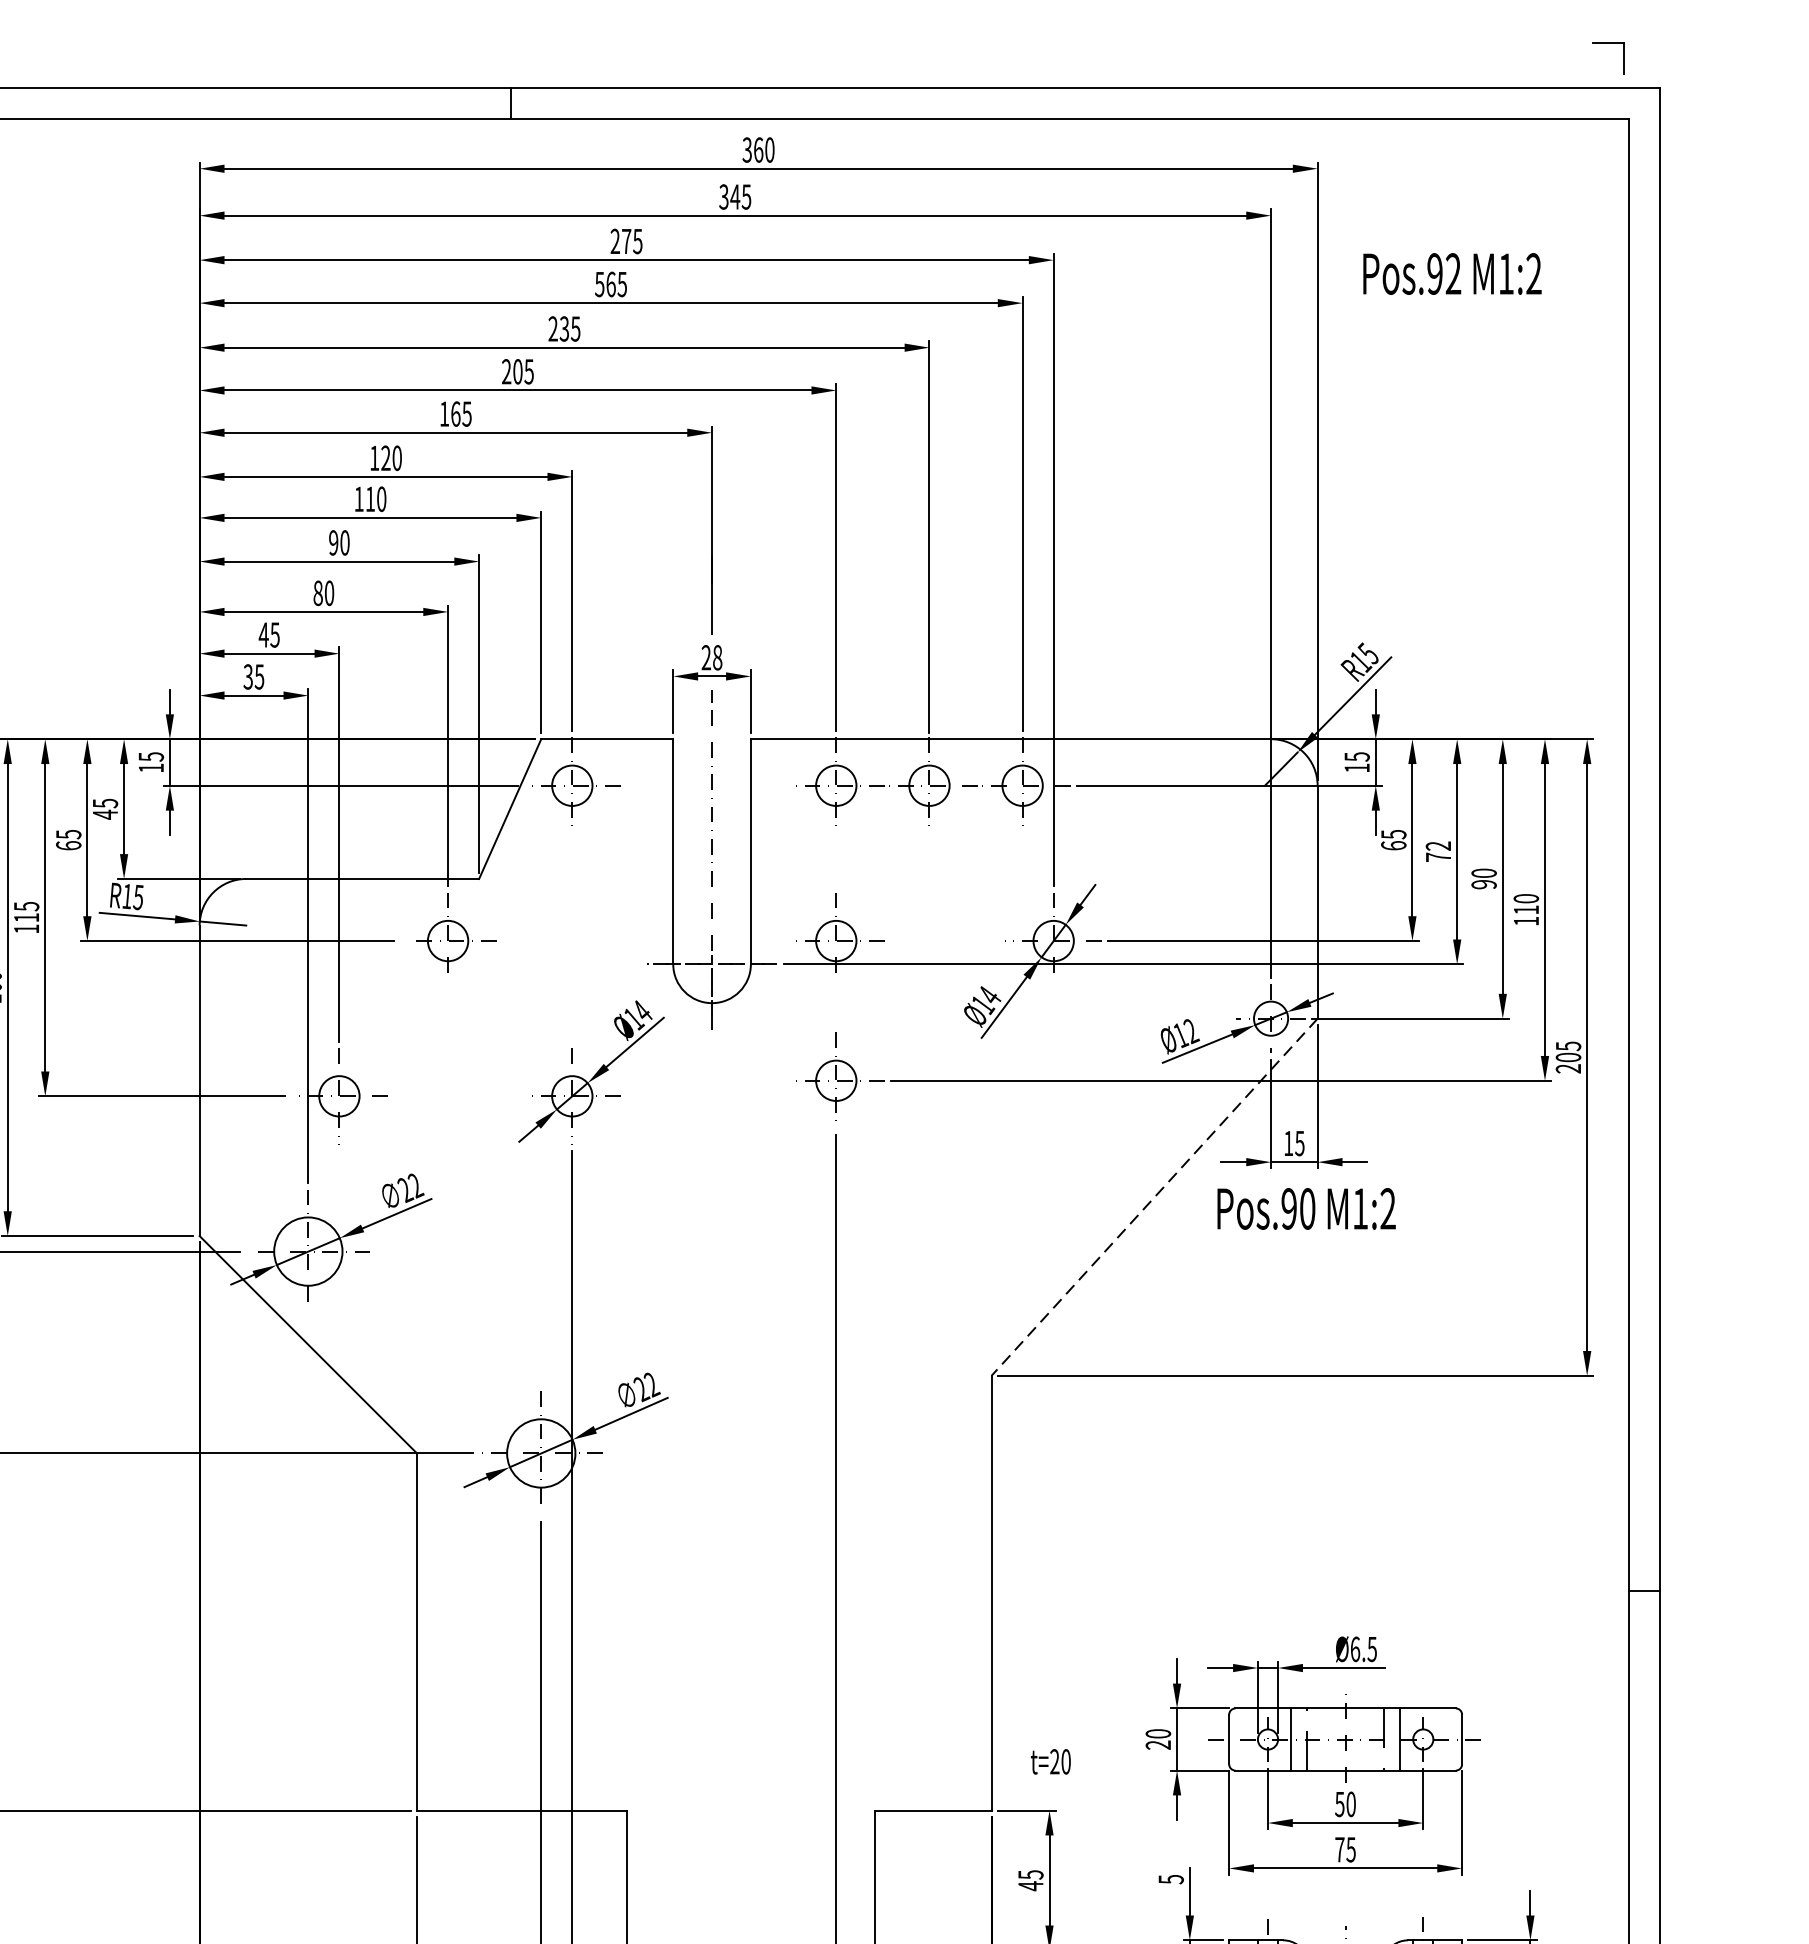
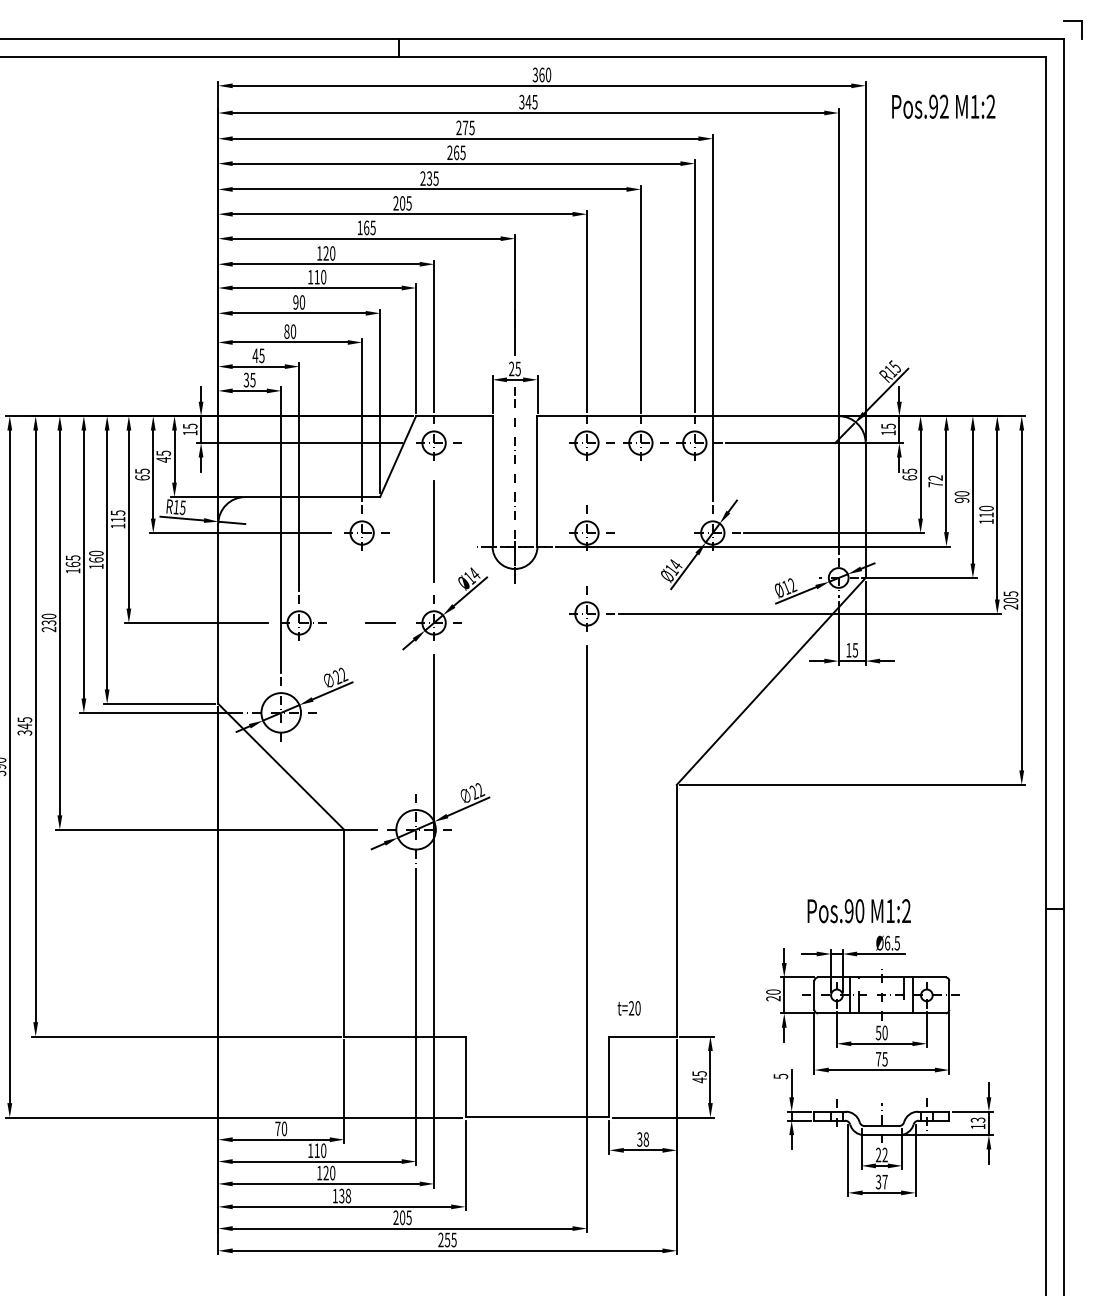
part: (1607, 43) -> (1072, 21), moved
text: (1452, 273) -> (943, 106), moved
text: (598, 283) -> (449, 152), 565 -> 265
text: (716, 656) -> (517, 368), 28 -> 25
line: (573, 938) -> (434, 531), added
line: (478, 1095) -> (379, 622), added
line: (1153, 1197) -> (770, 681), dashed -> solid
text: (1305, 1209) -> (858, 911), moved
text: (1049, 1762) -> (628, 1008), moved

